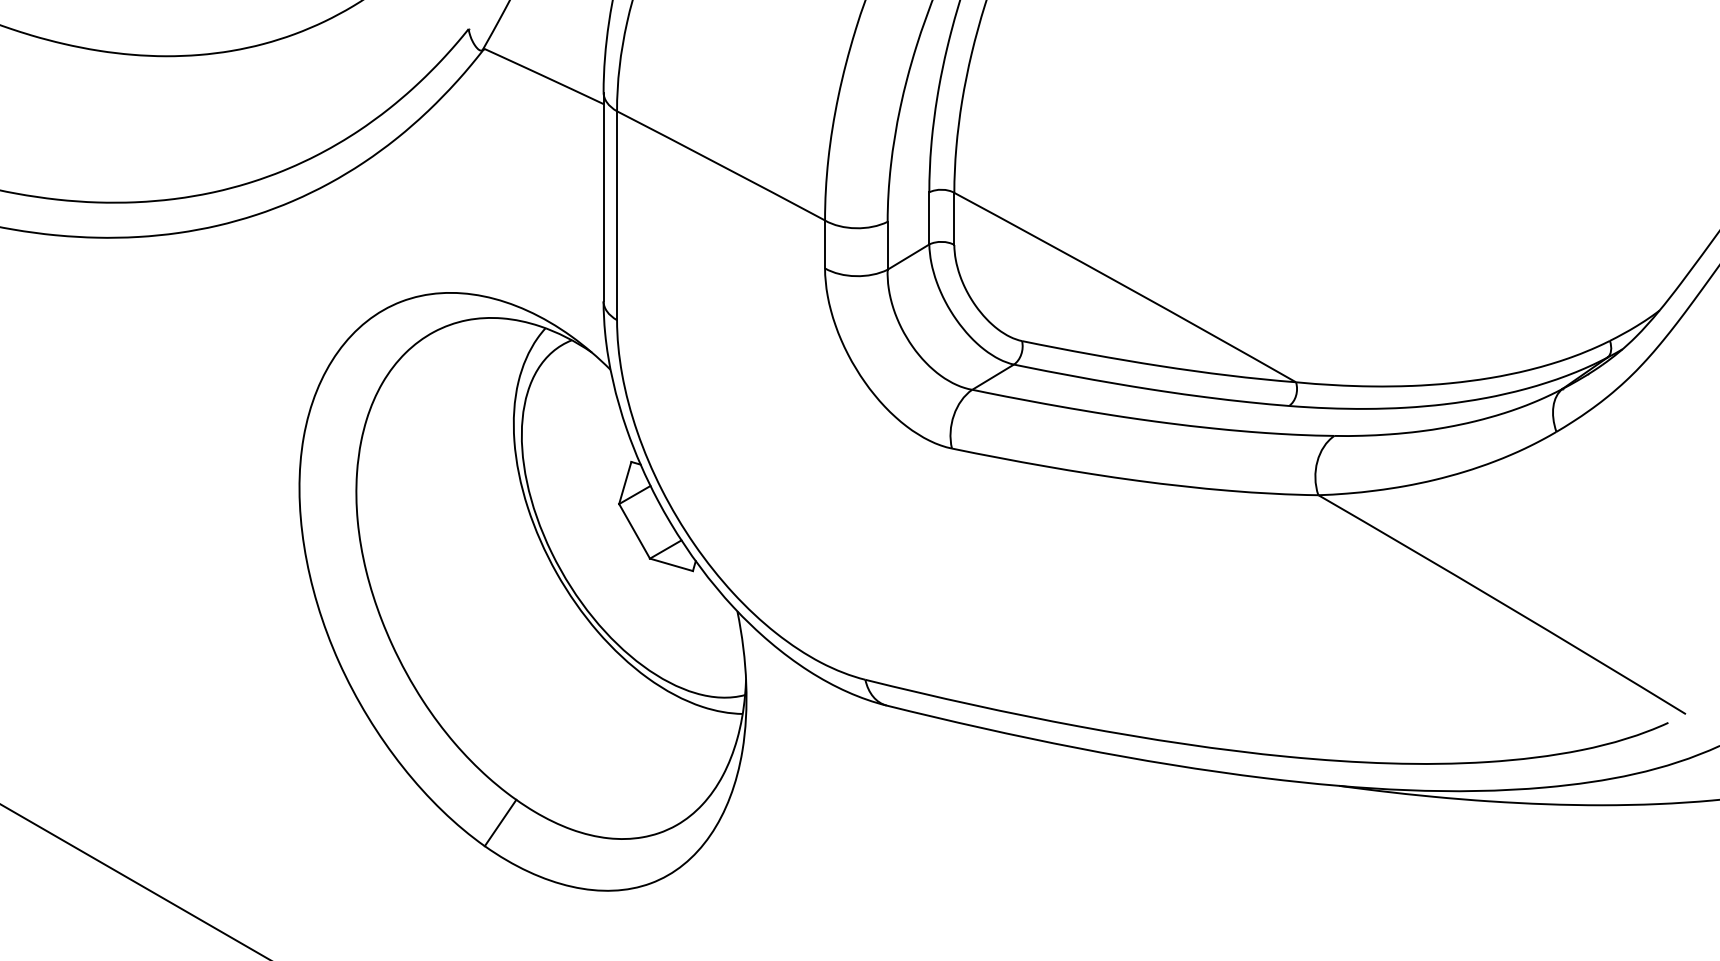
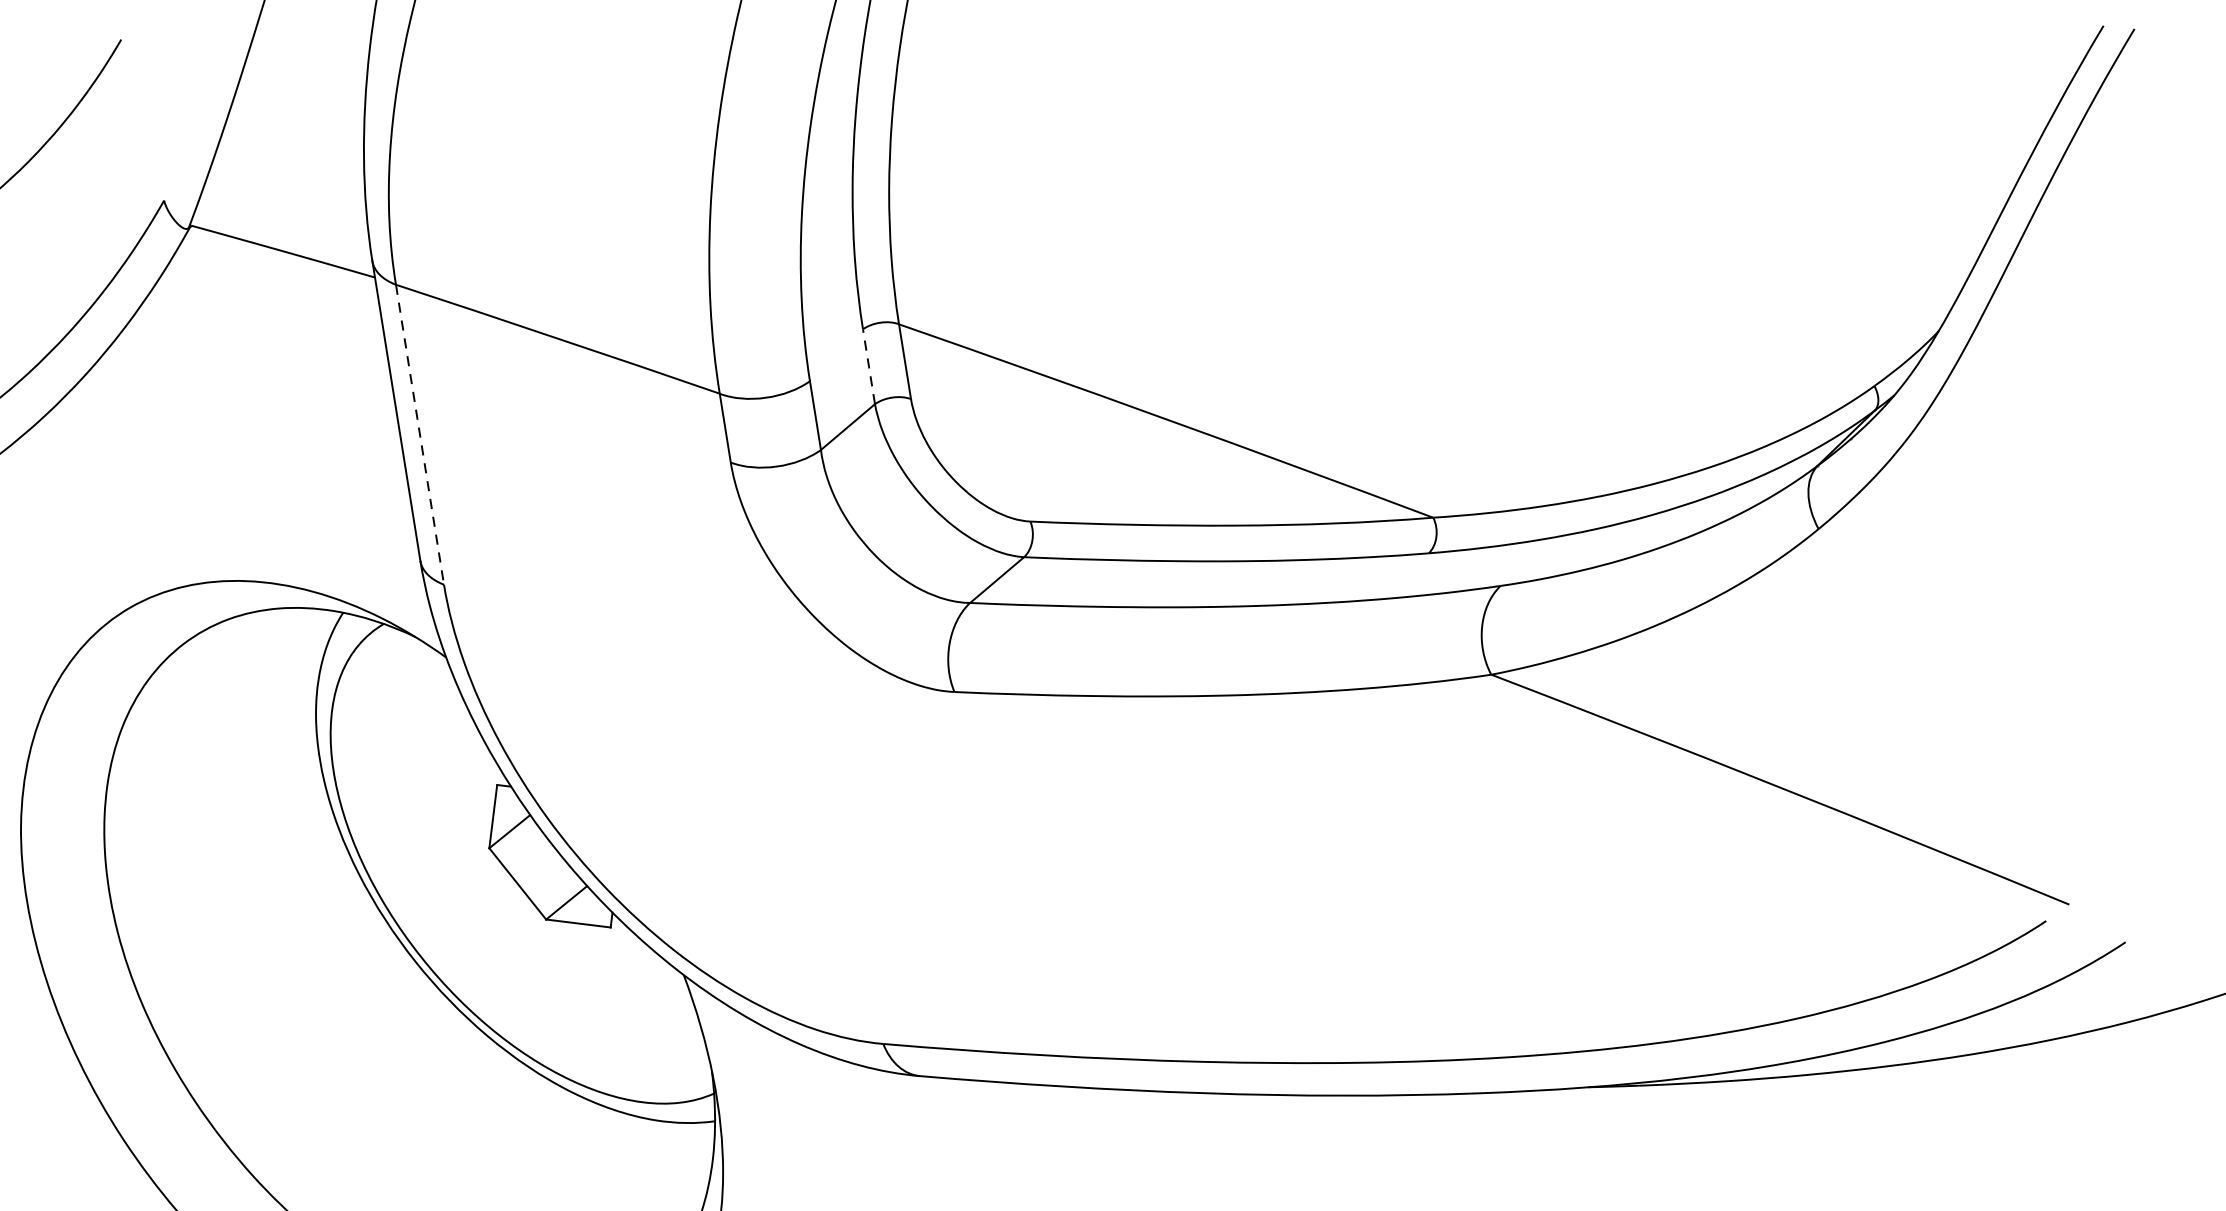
line: (617, 216) -> (420, 435), solid -> dashed
line: (929, 217) -> (869, 365), solid -> dashed

